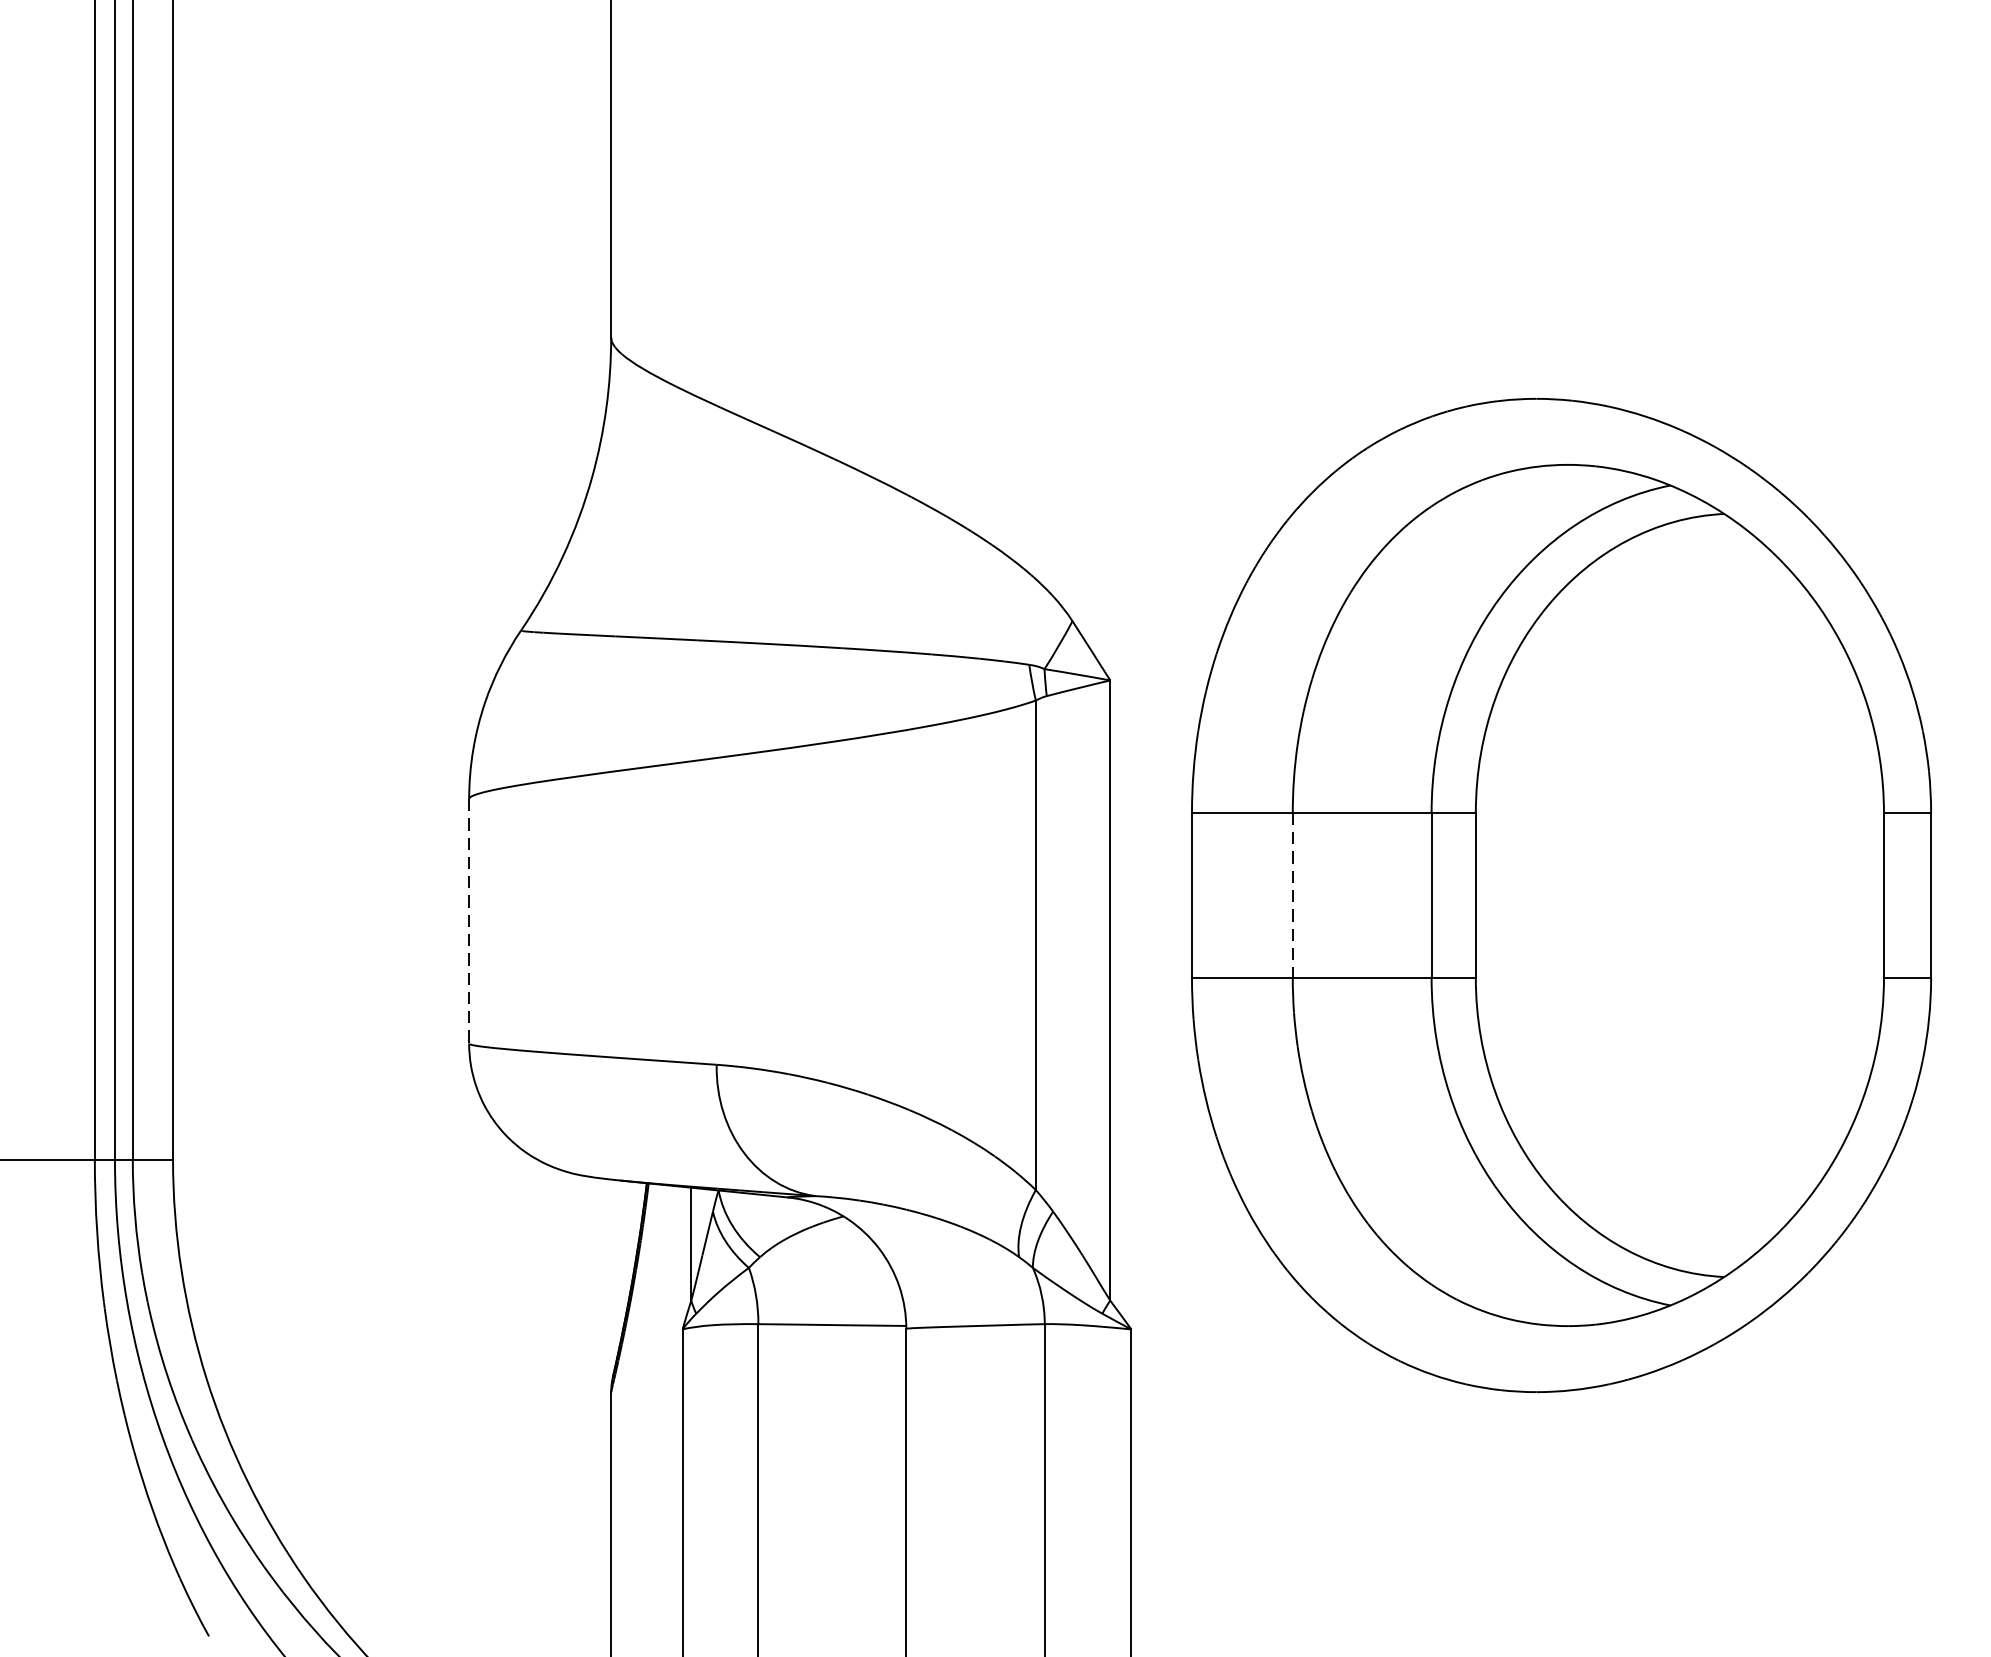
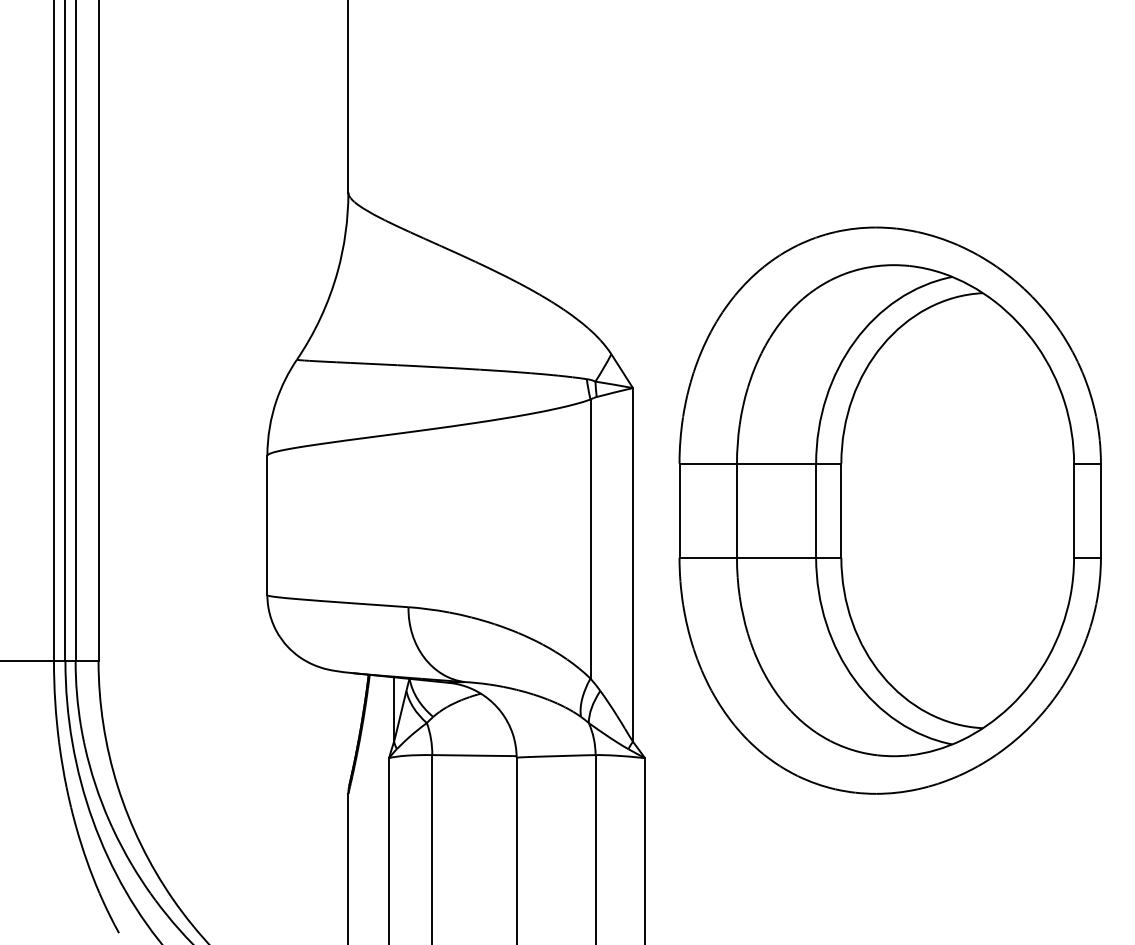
line: (1291, 896) -> (736, 511), dashed -> solid
line: (469, 921) -> (267, 525), dashed -> solid

